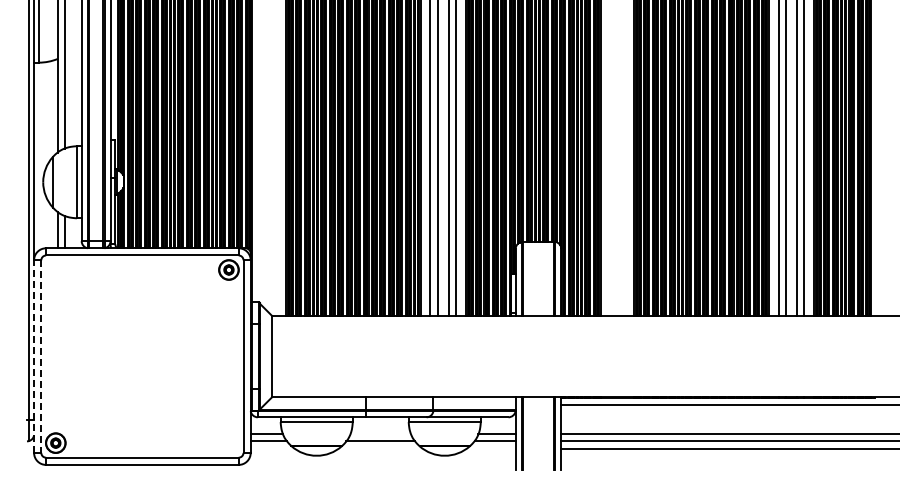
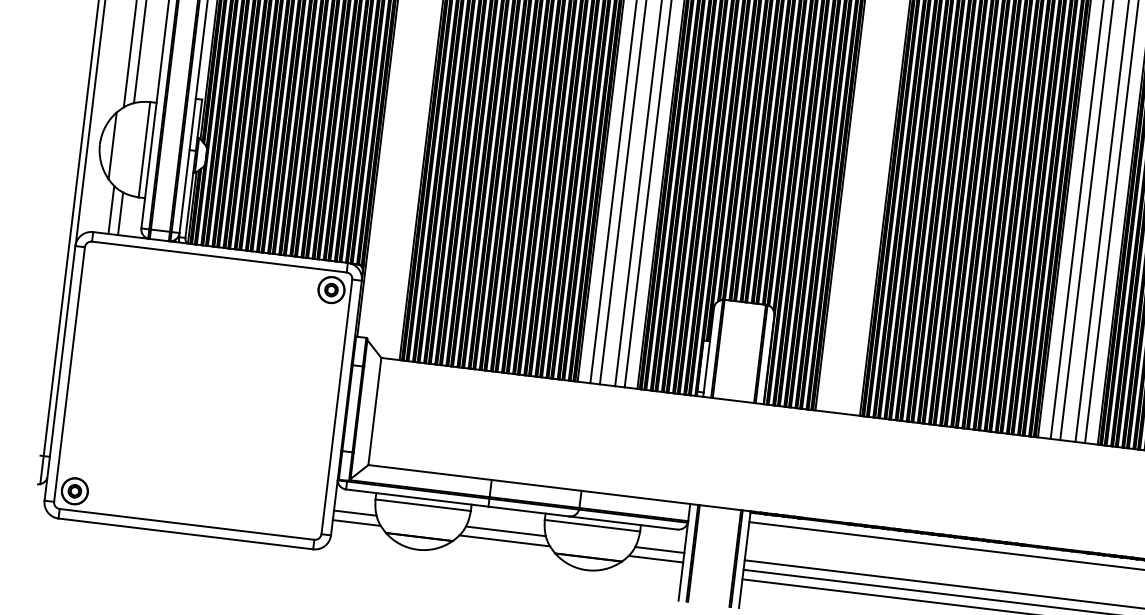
line: (34, 356) -> (60, 373), dashed -> solid
line: (41, 357) -> (69, 375), dashed -> solid
line: (380, 434) -> (505, 531), added

